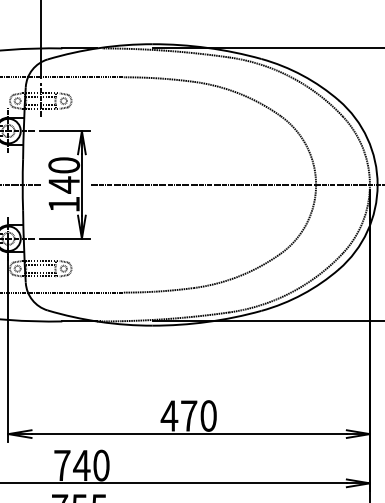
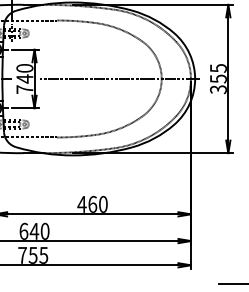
text: (63, 204) -> (24, 89), 140 -> 740
text: (188, 414) -> (92, 203), 470 -> 460
text: (61, 463) -> (23, 230), 740 -> 640

